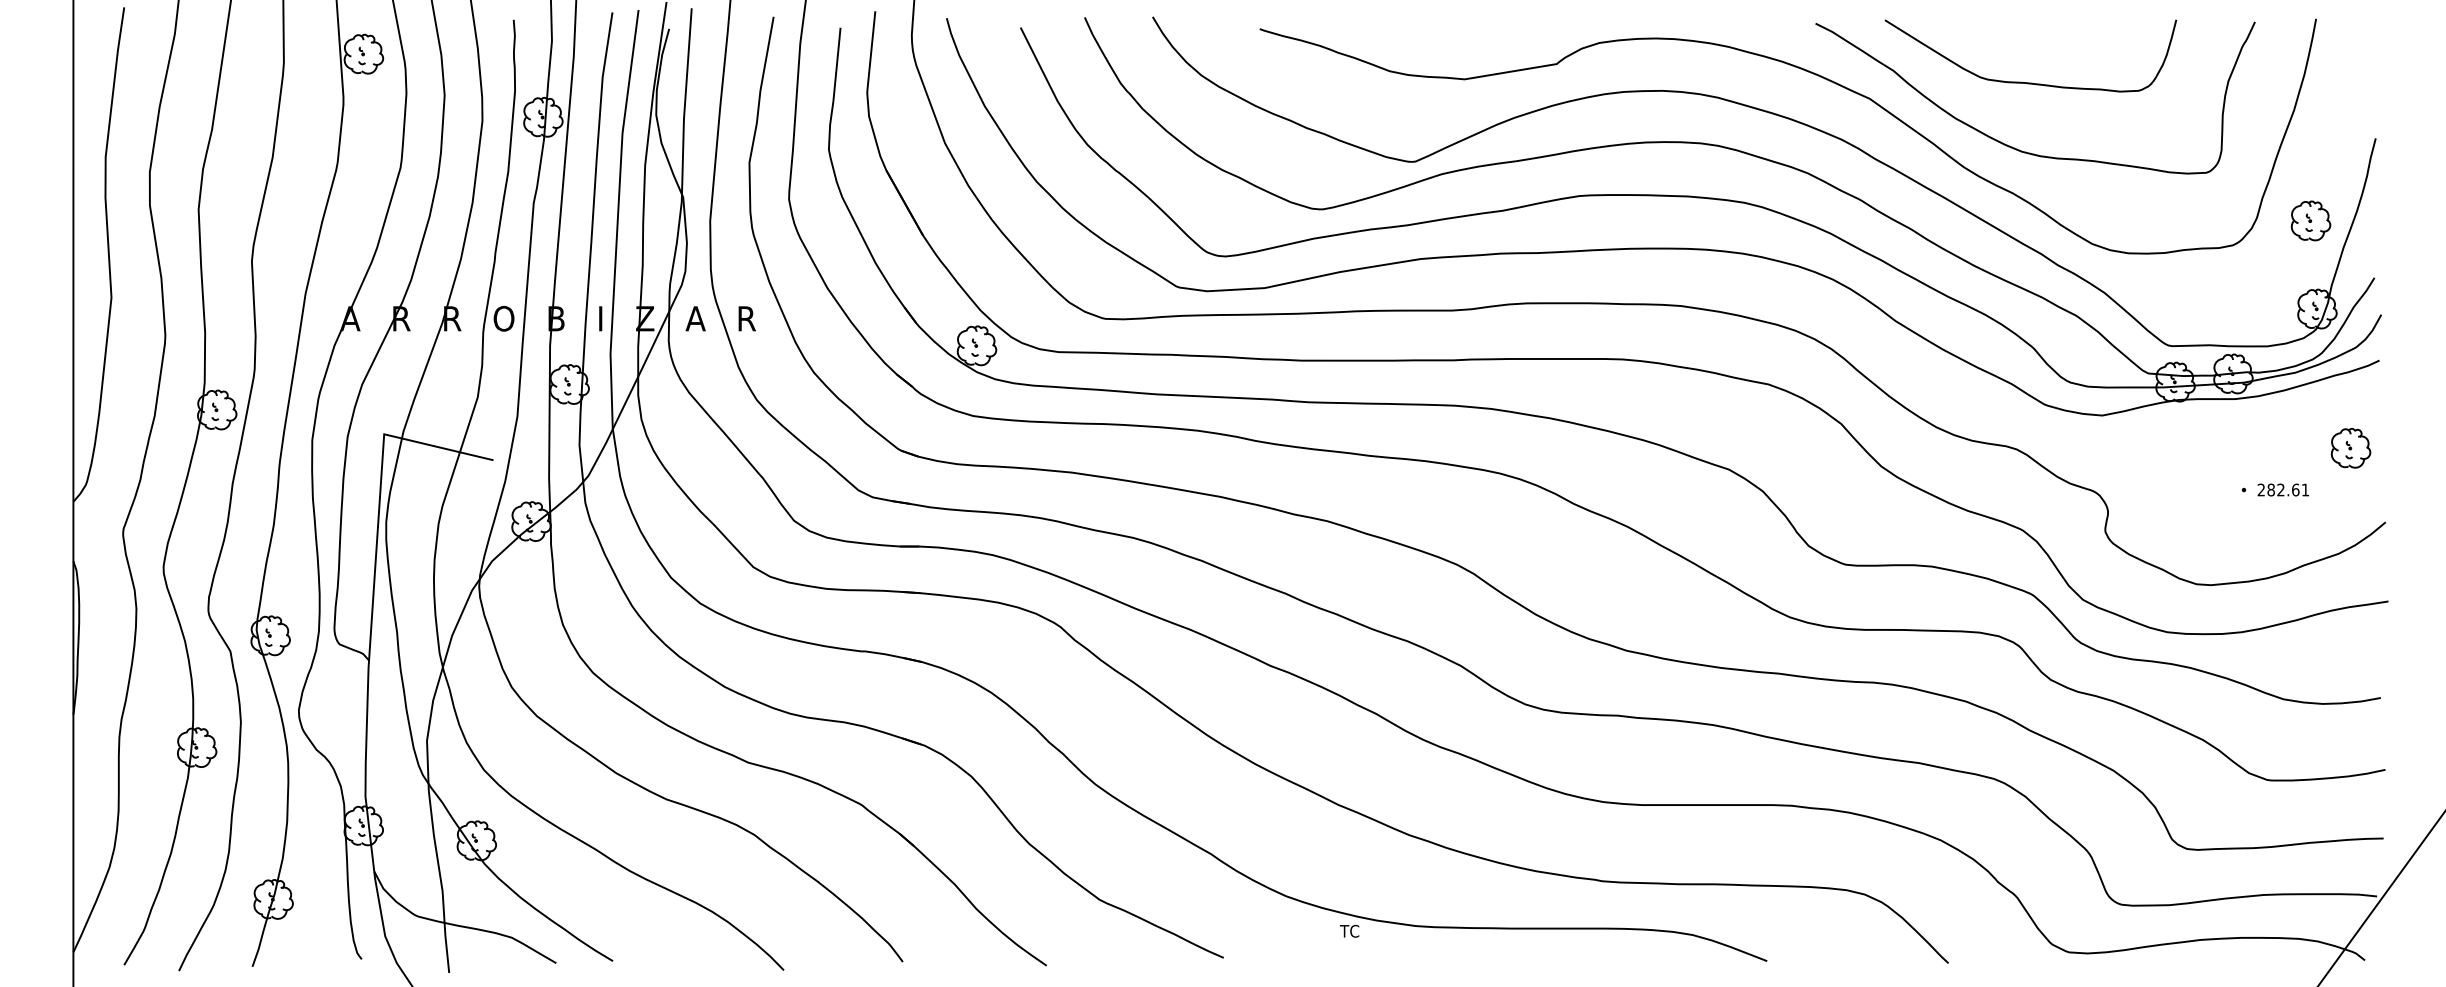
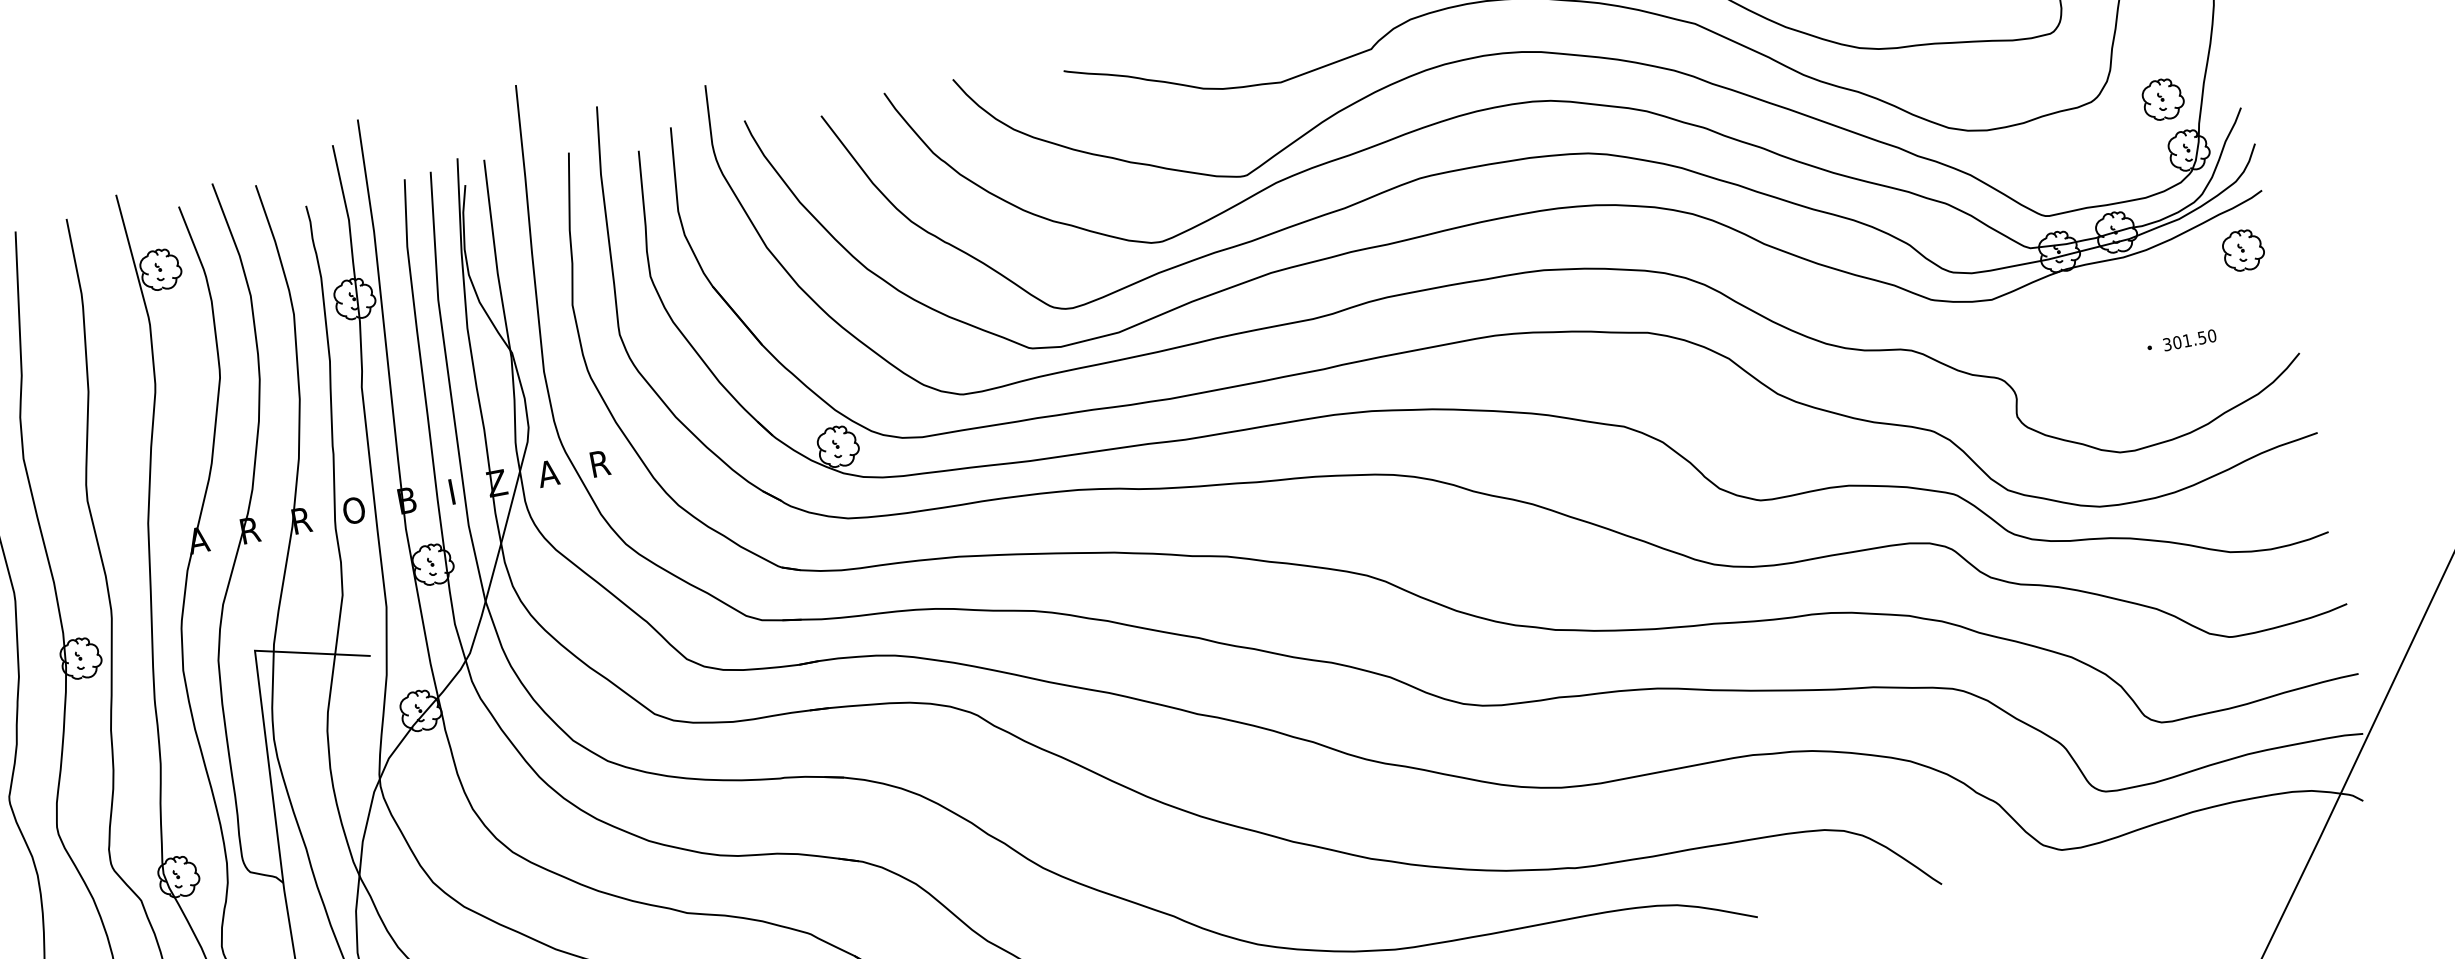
part: (2310, 220) -> (2162, 99), moved
part: (2350, 448) -> (2243, 250), moved
text: (2283, 489) -> (2189, 339), 282.61 -> 301.50

